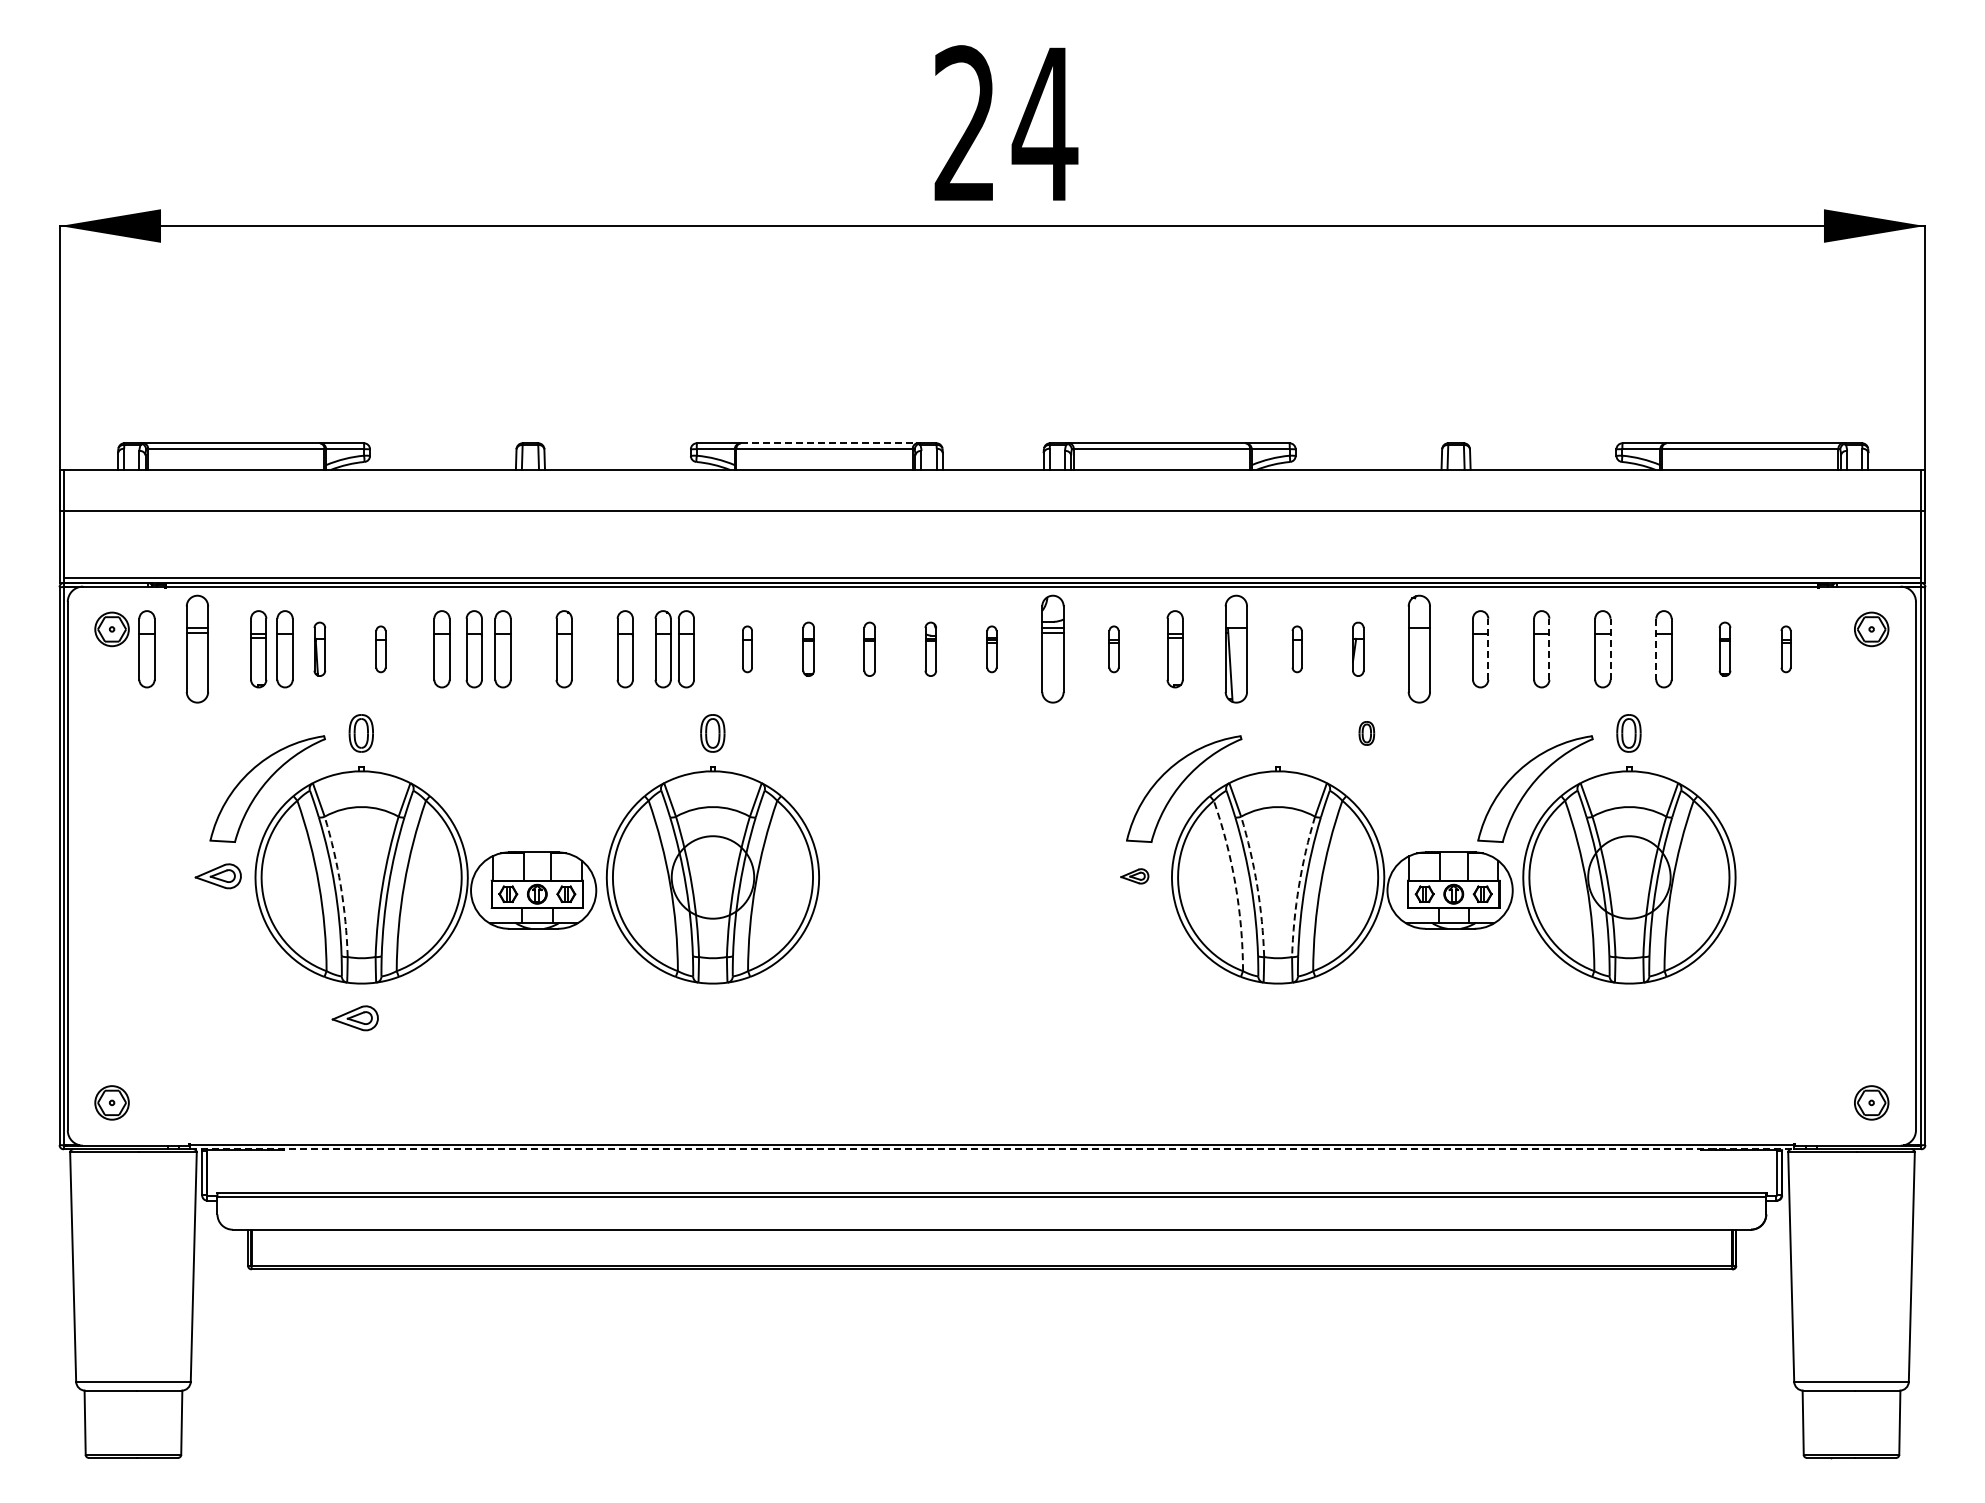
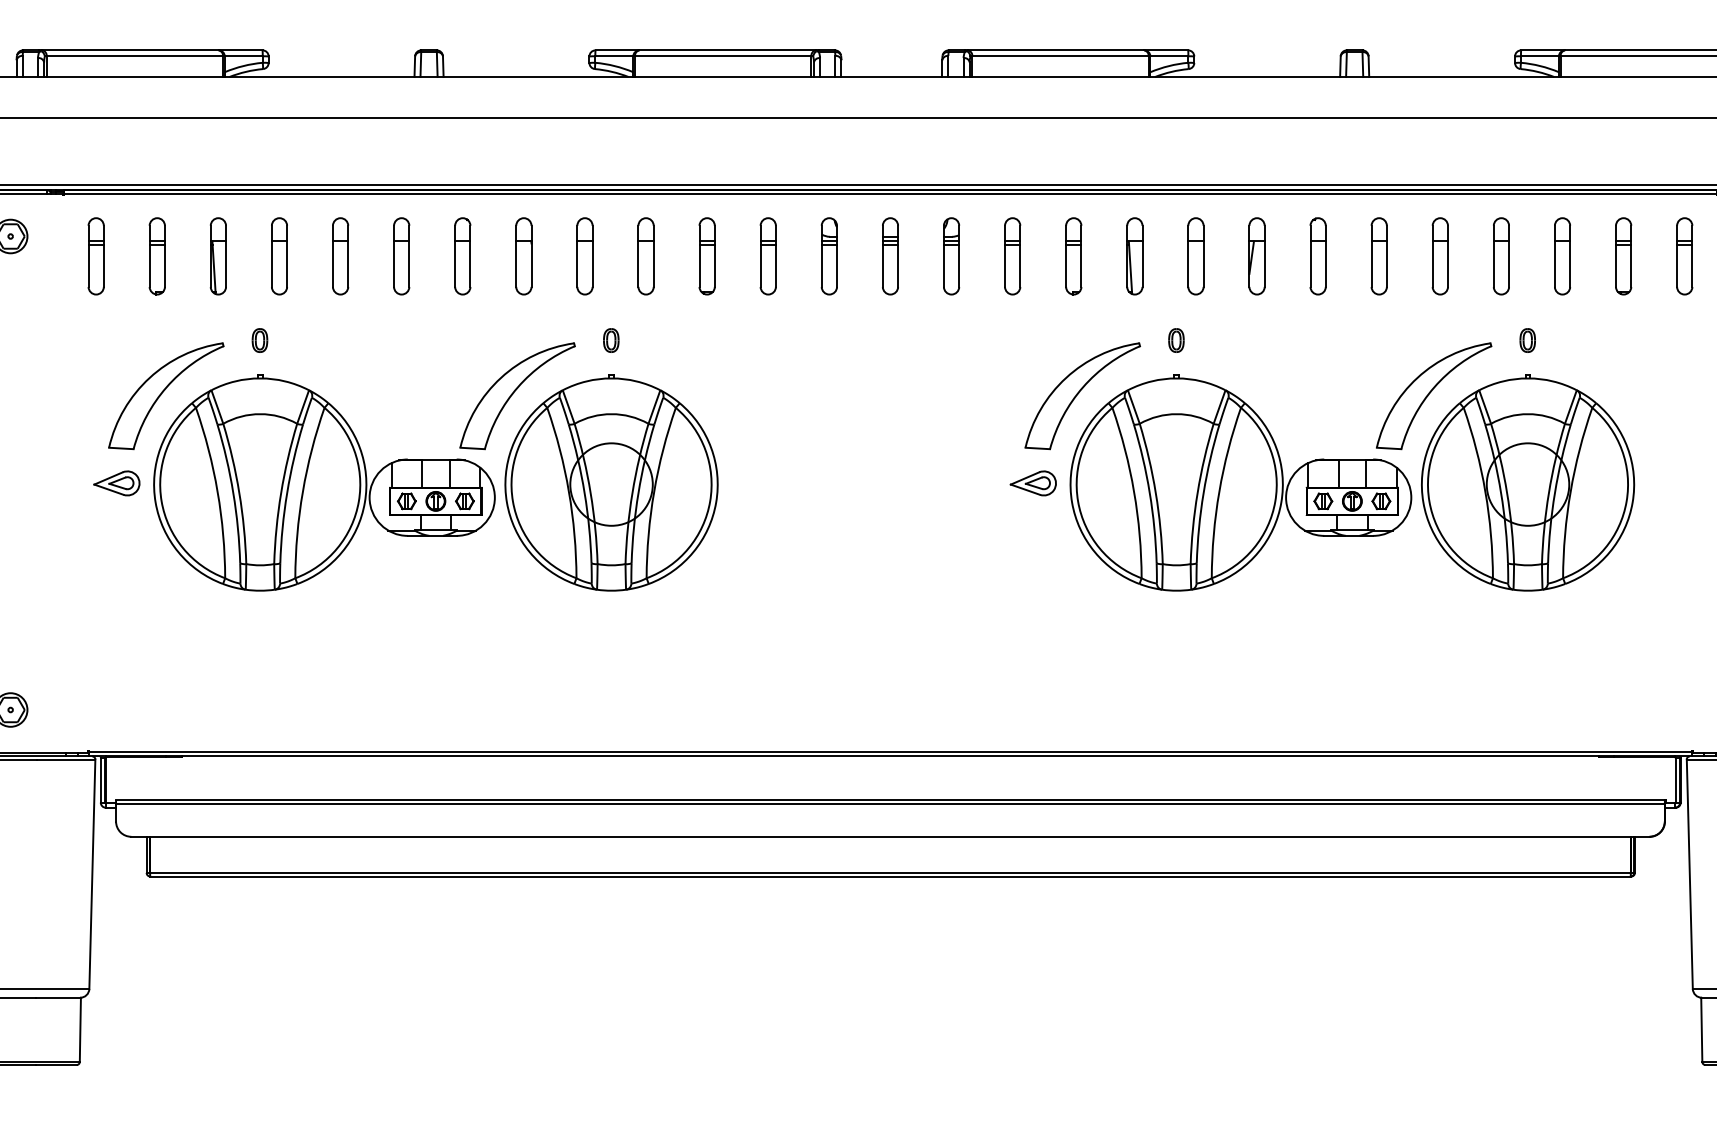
line: (829, 443) -> (728, 50), dashed -> solid
part: (146, 649) -> (45, 256), removed
part: (197, 649) -> (96, 256), size x0.71
part: (284, 649) -> (183, 256), removed
part: (319, 649) -> (218, 256), size x1.43
part: (380, 649) -> (279, 256), size x1.67
part: (473, 649) -> (372, 256), removed
part: (662, 649) -> (561, 256), removed
part: (747, 649) -> (646, 256), size x1.67
part: (808, 649) -> (707, 256), size x1.43
part: (869, 649) -> (768, 256), size x1.43
part: (930, 649) -> (829, 256), size x1.43
part: (991, 649) -> (890, 256), size x1.67
part: (1052, 649) -> (951, 256), size x0.71
part: (1113, 649) -> (1012, 256), size x1.67
part: (1235, 649) -> (1134, 256), size x0.71
part: (1296, 649) -> (1195, 256), size x1.67
part: (1357, 649) -> (1256, 256), size x1.43
part: (1419, 649) -> (1318, 256), size x0.71
line: (1488, 649) -> (1387, 256), dashed -> solid
line: (1549, 649) -> (1448, 256), dashed -> solid
line: (1610, 649) -> (1509, 256), dashed -> solid
line: (1656, 649) -> (1555, 256), dashed -> solid
part: (1724, 649) -> (1623, 256), size x1.43
part: (1785, 649) -> (1684, 256), size x1.67
part: (361, 733) -> (260, 340), size x0.62
part: (712, 733) -> (611, 340), size x0.62
part: (1366, 733) -> (1176, 340), moved
part: (1629, 733) -> (1528, 340), size x0.62
part: (618, 788) -> (517, 395), added
part: (1134, 876) -> (1033, 483), size x1.67
arc: (1235, 884) -> (1134, 491), dashed -> solid
arc: (340, 886) -> (239, 493), dashed -> solid
arc: (1257, 886) -> (1156, 493), dashed -> solid
arc: (1298, 886) -> (1197, 493), dashed -> solid
part: (354, 1018) -> (253, 625), removed
line: (991, 1149) -> (890, 756), dashed -> solid

